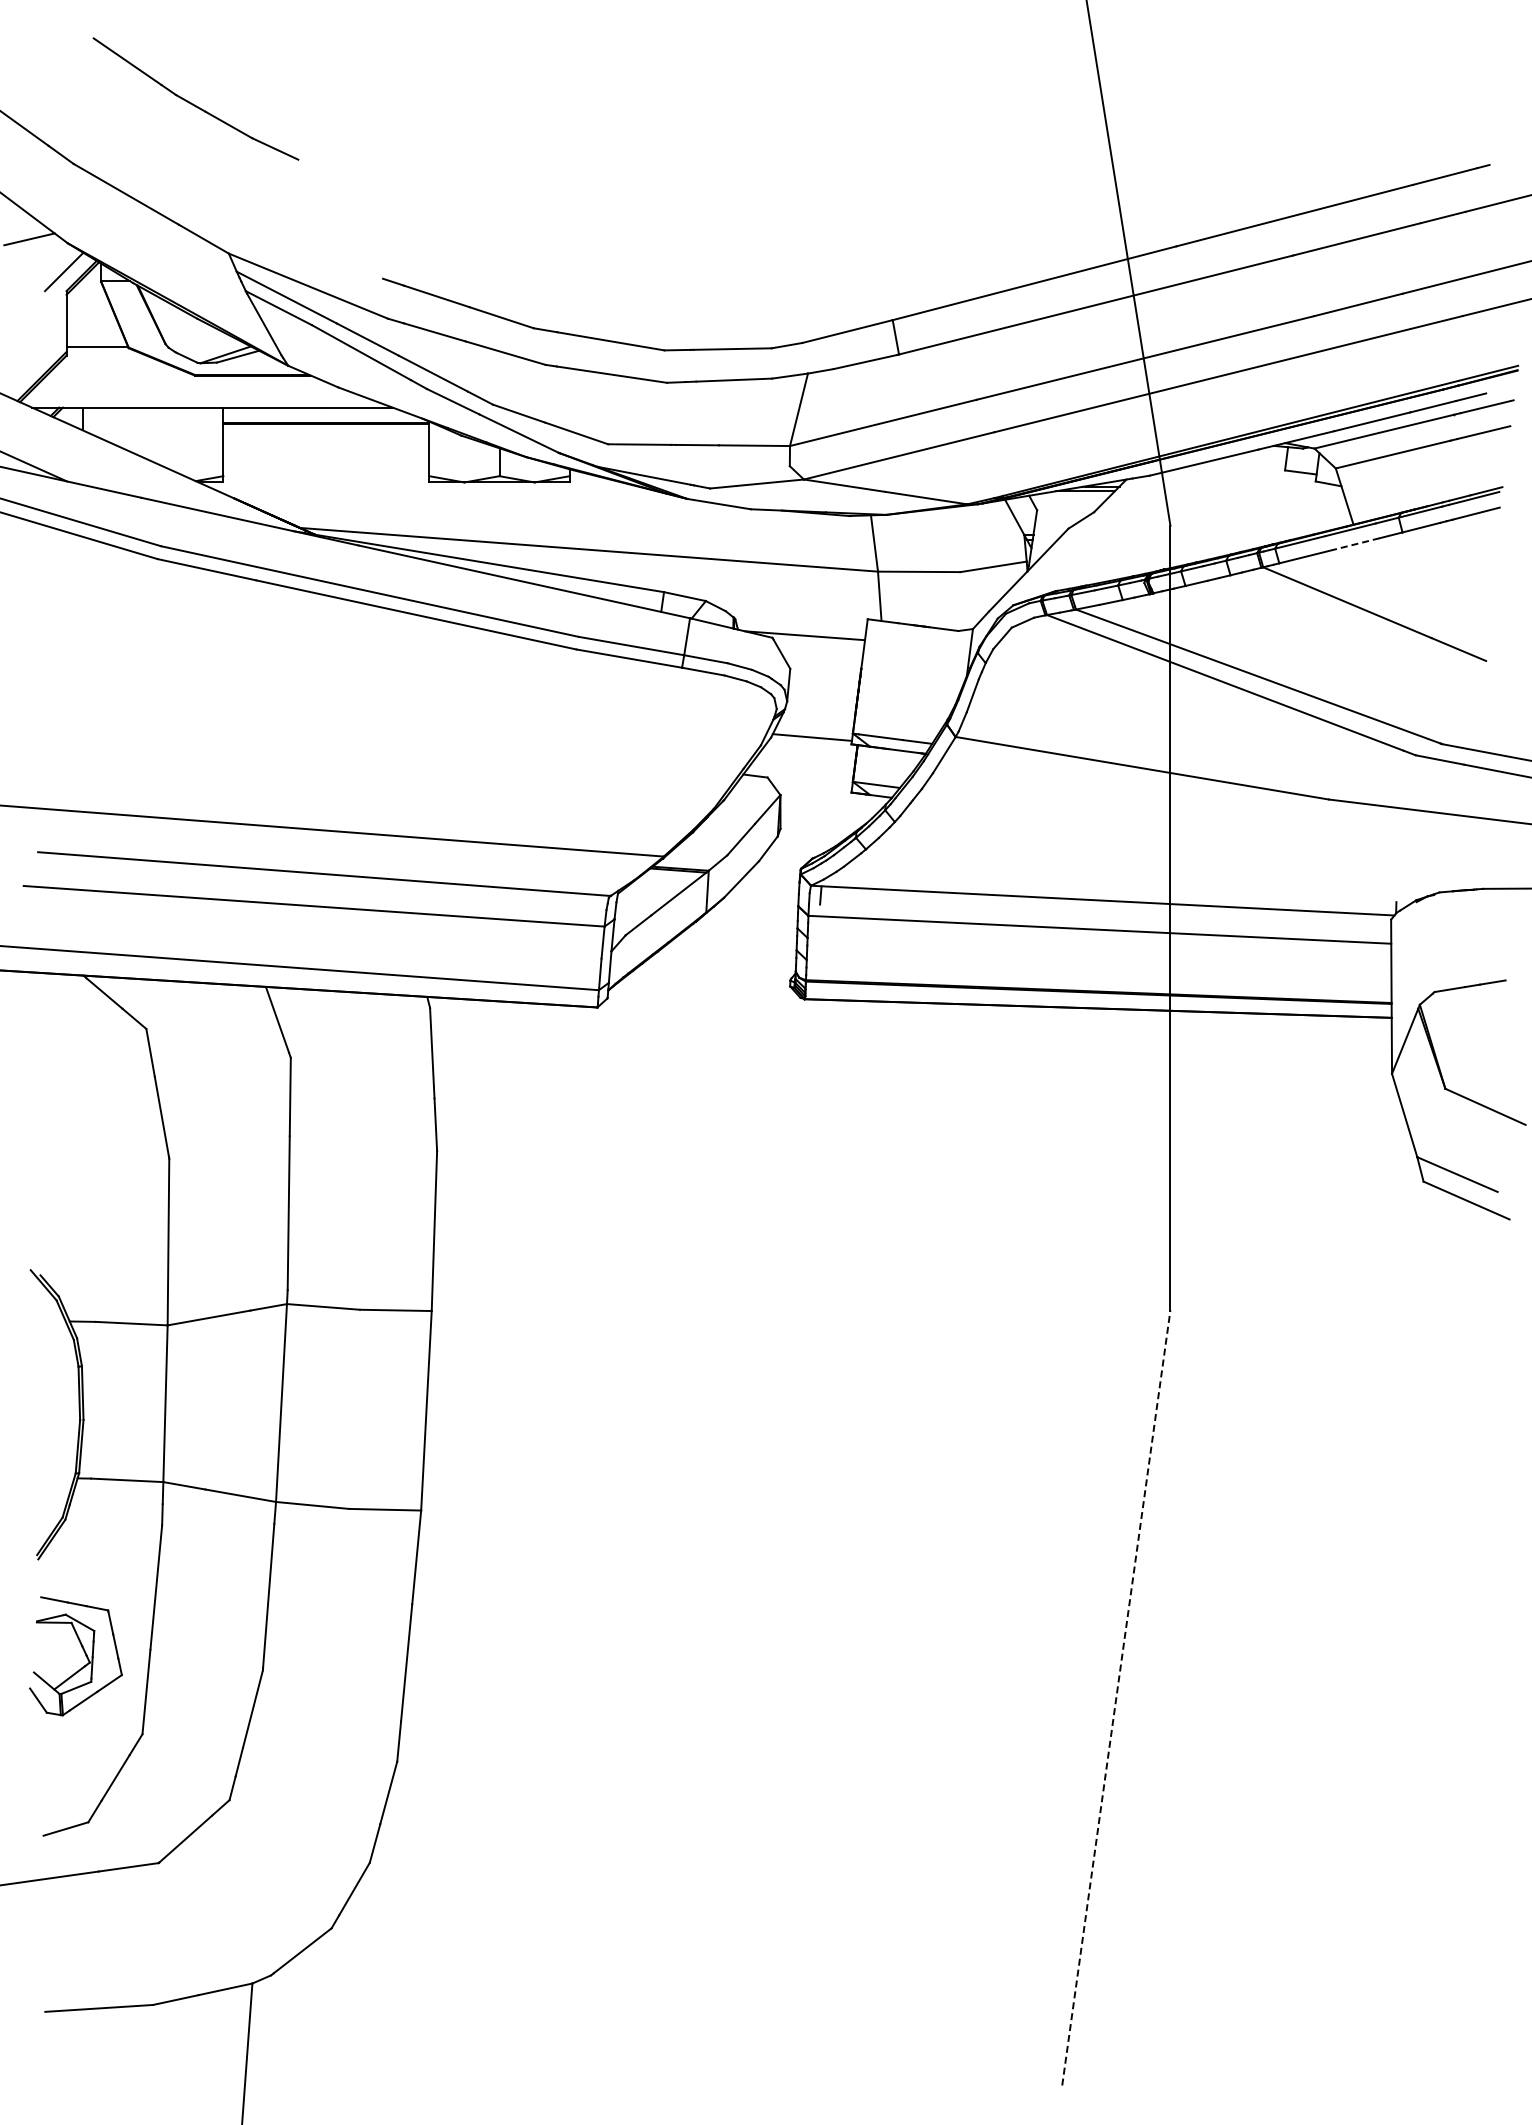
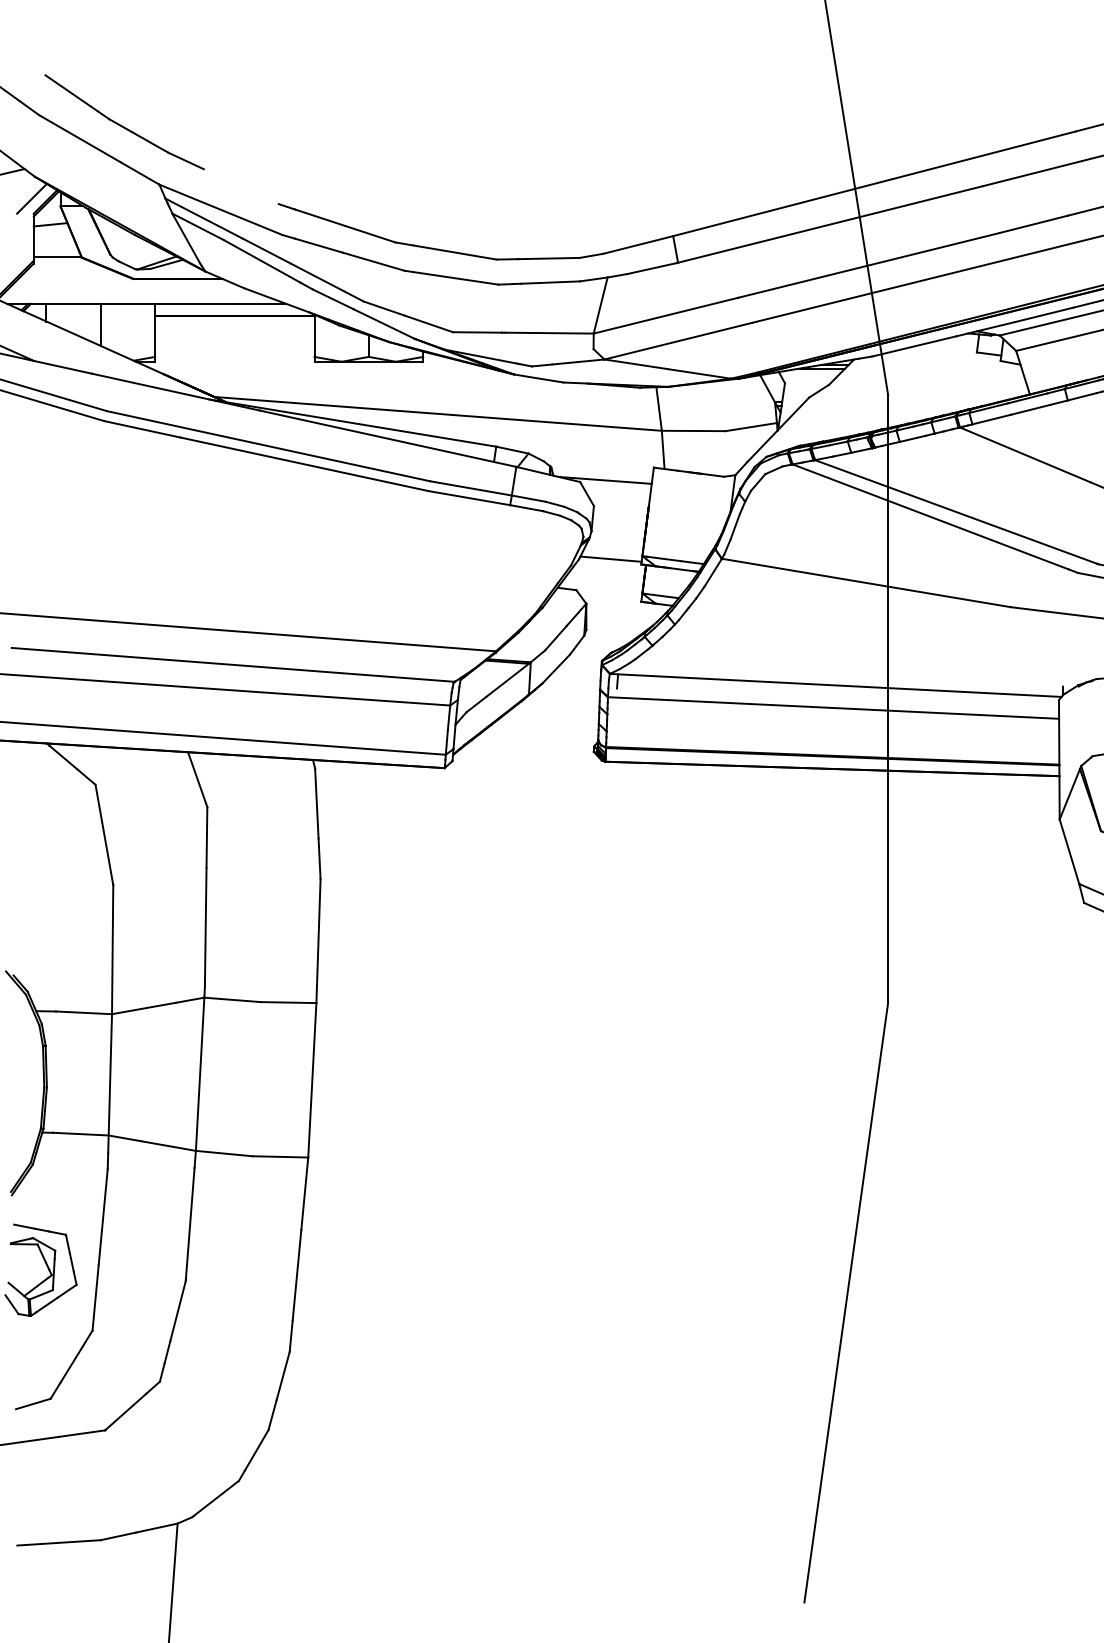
part: (195, 98) -> (124, 121), moved
line: (88, 305) -> (50, 224), added
line: (153, 434) -> (101, 324), added
line: (1354, 544) -> (1030, 409), dashed -> solid
line: (1116, 1697) -> (846, 1302), dashed -> solid

